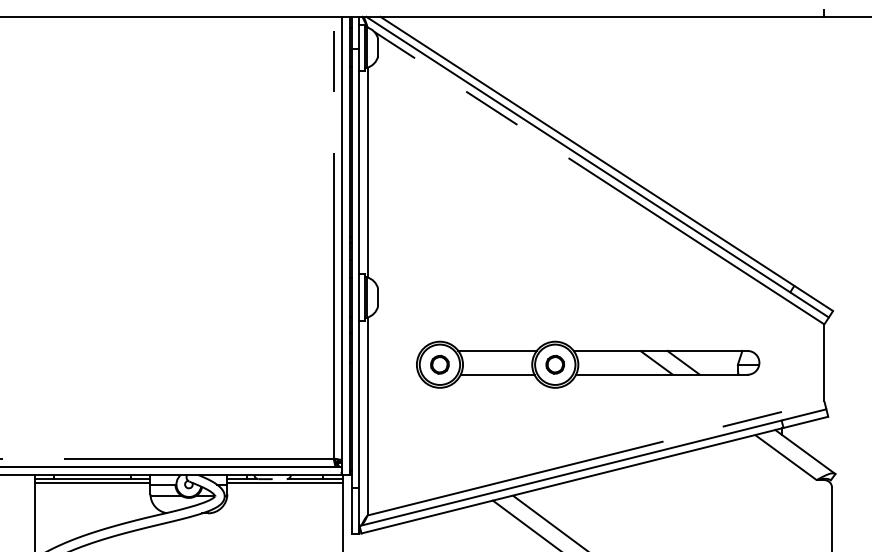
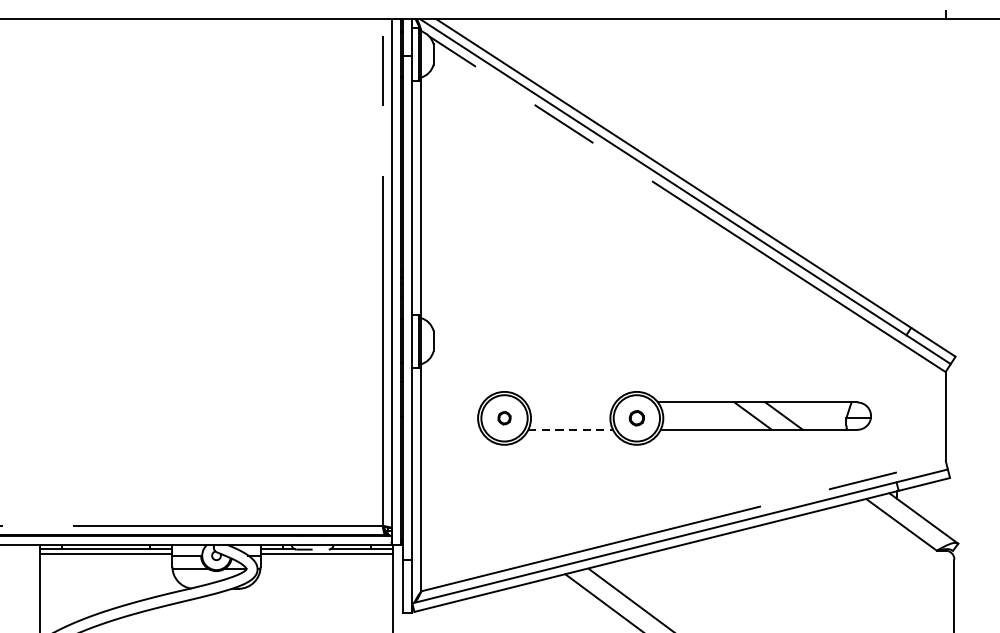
line: (497, 350) -> (570, 401), removed
part: (439, 364) -> (504, 418), size x0.6
part: (555, 364) -> (637, 418), size x0.7
line: (497, 374) -> (570, 429), solid -> dashed

